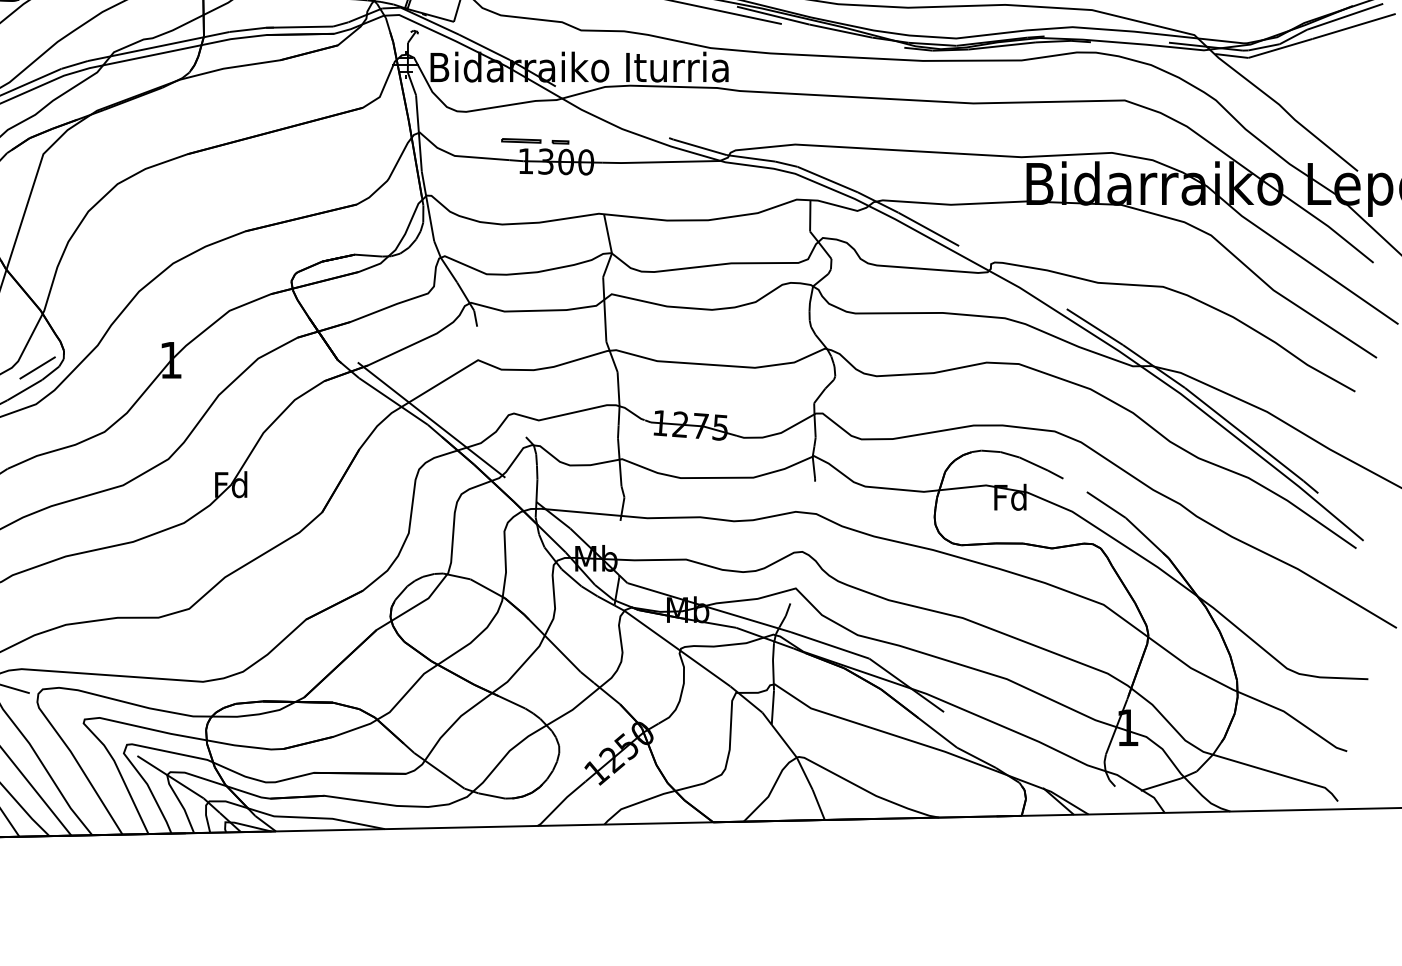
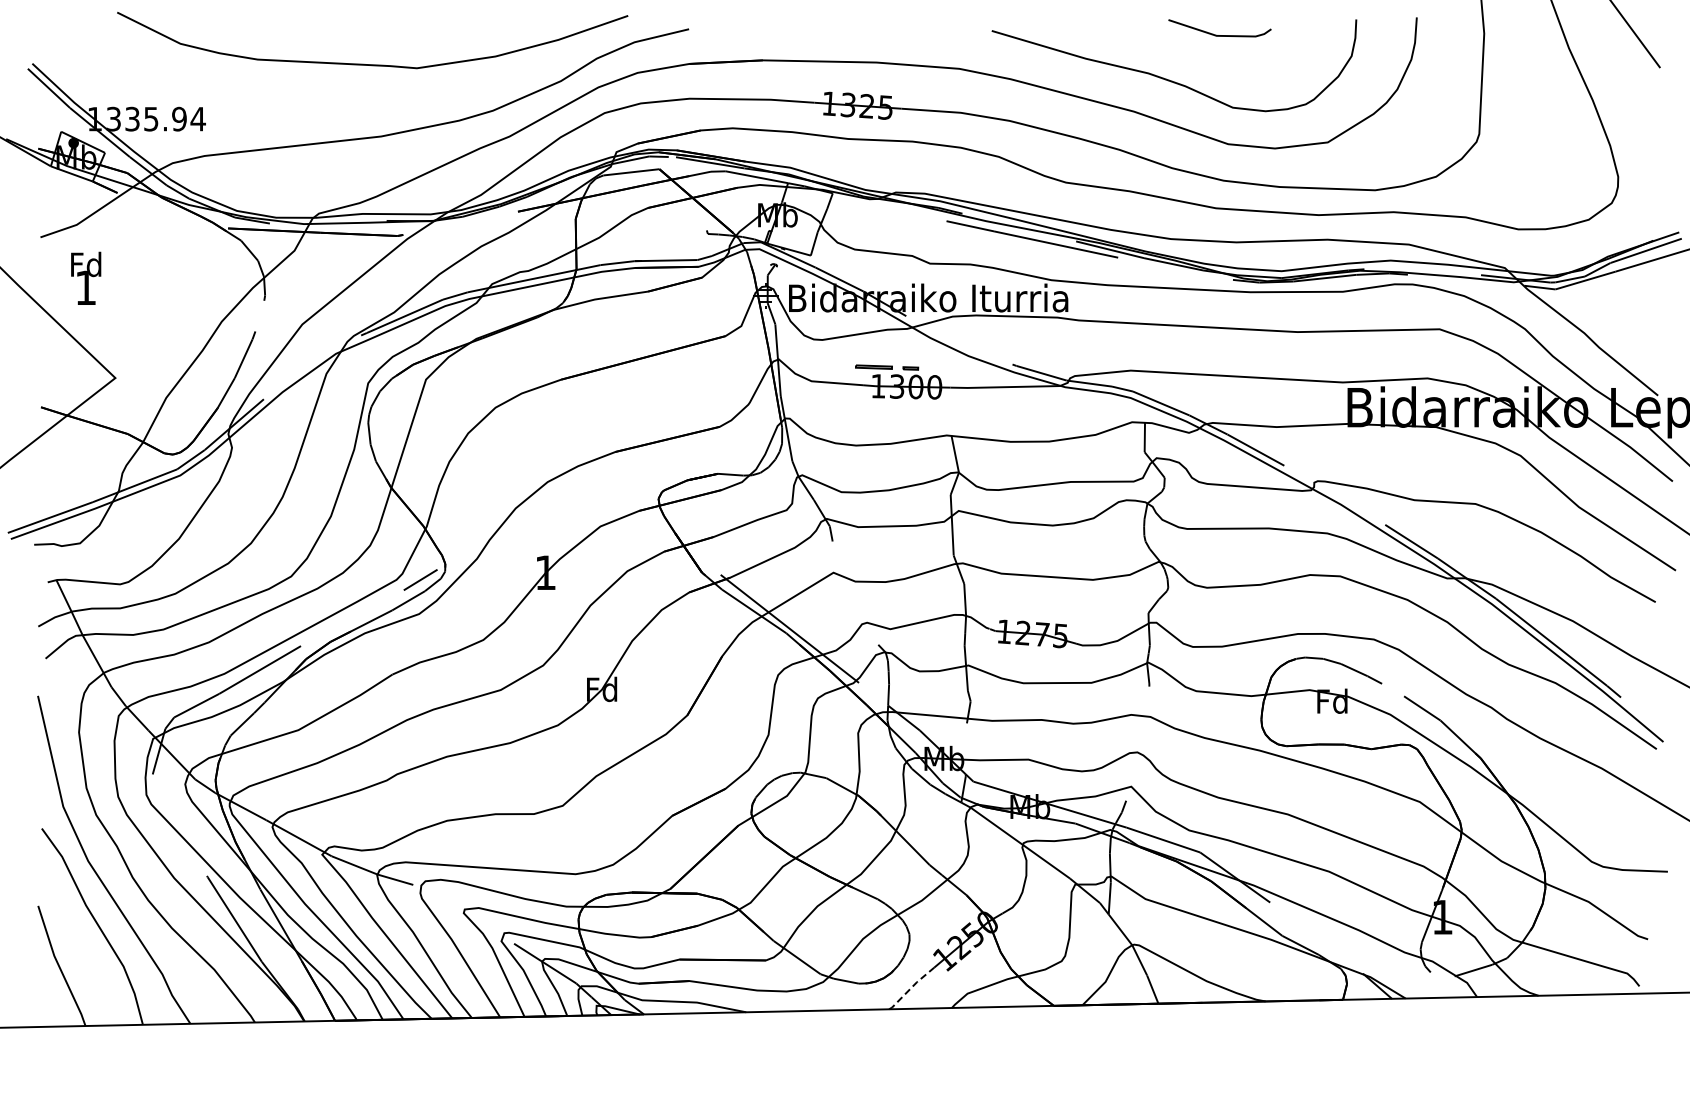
line: (561, 802) -> (911, 987), solid -> dashed

